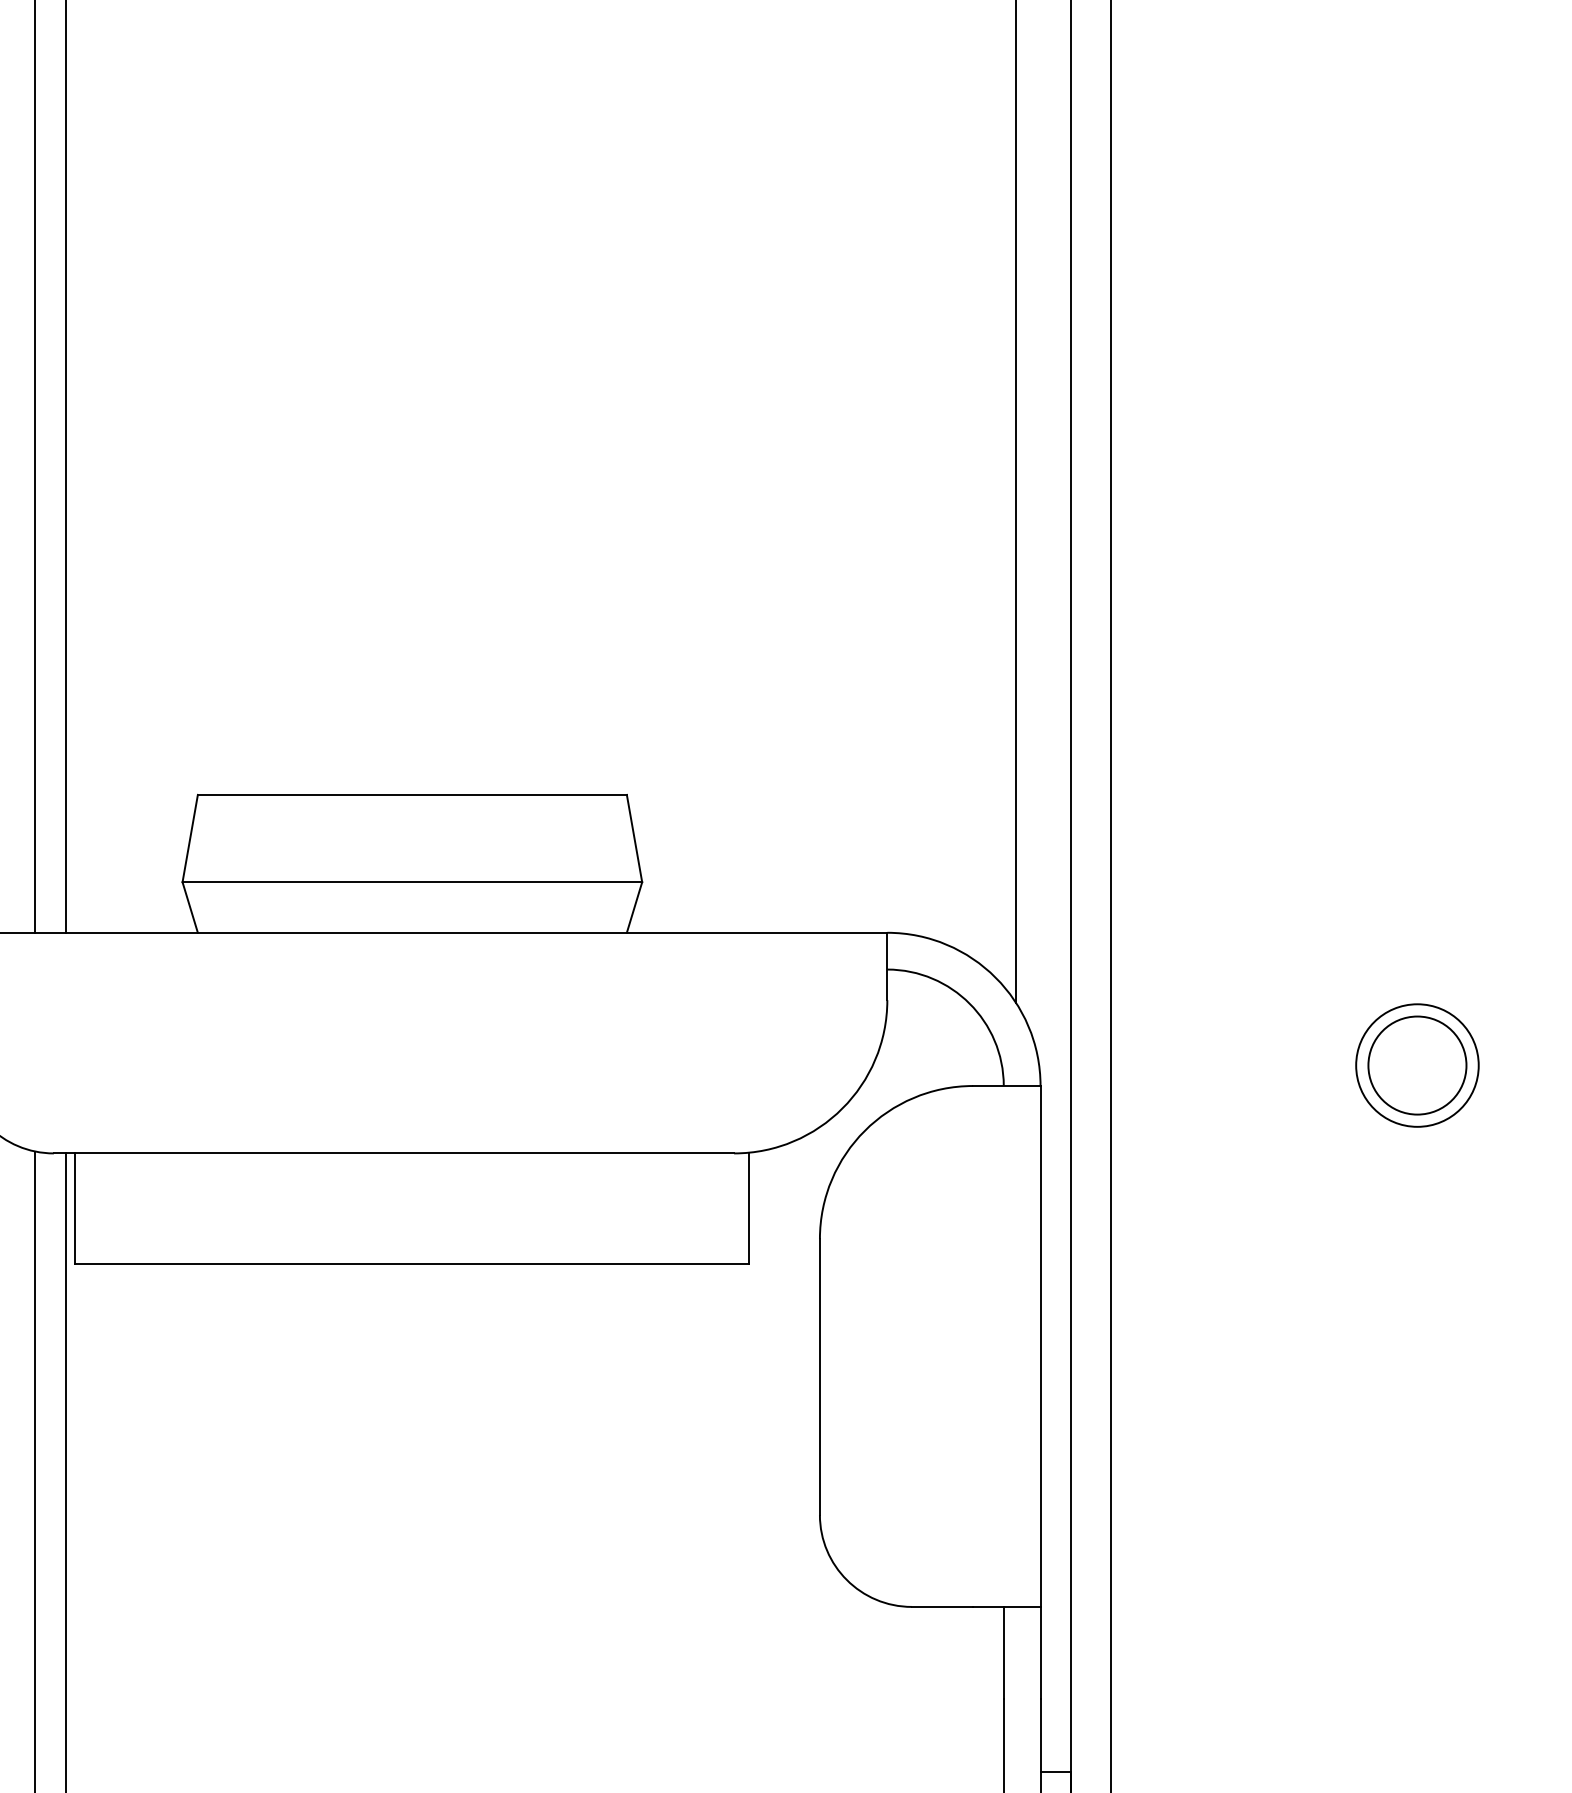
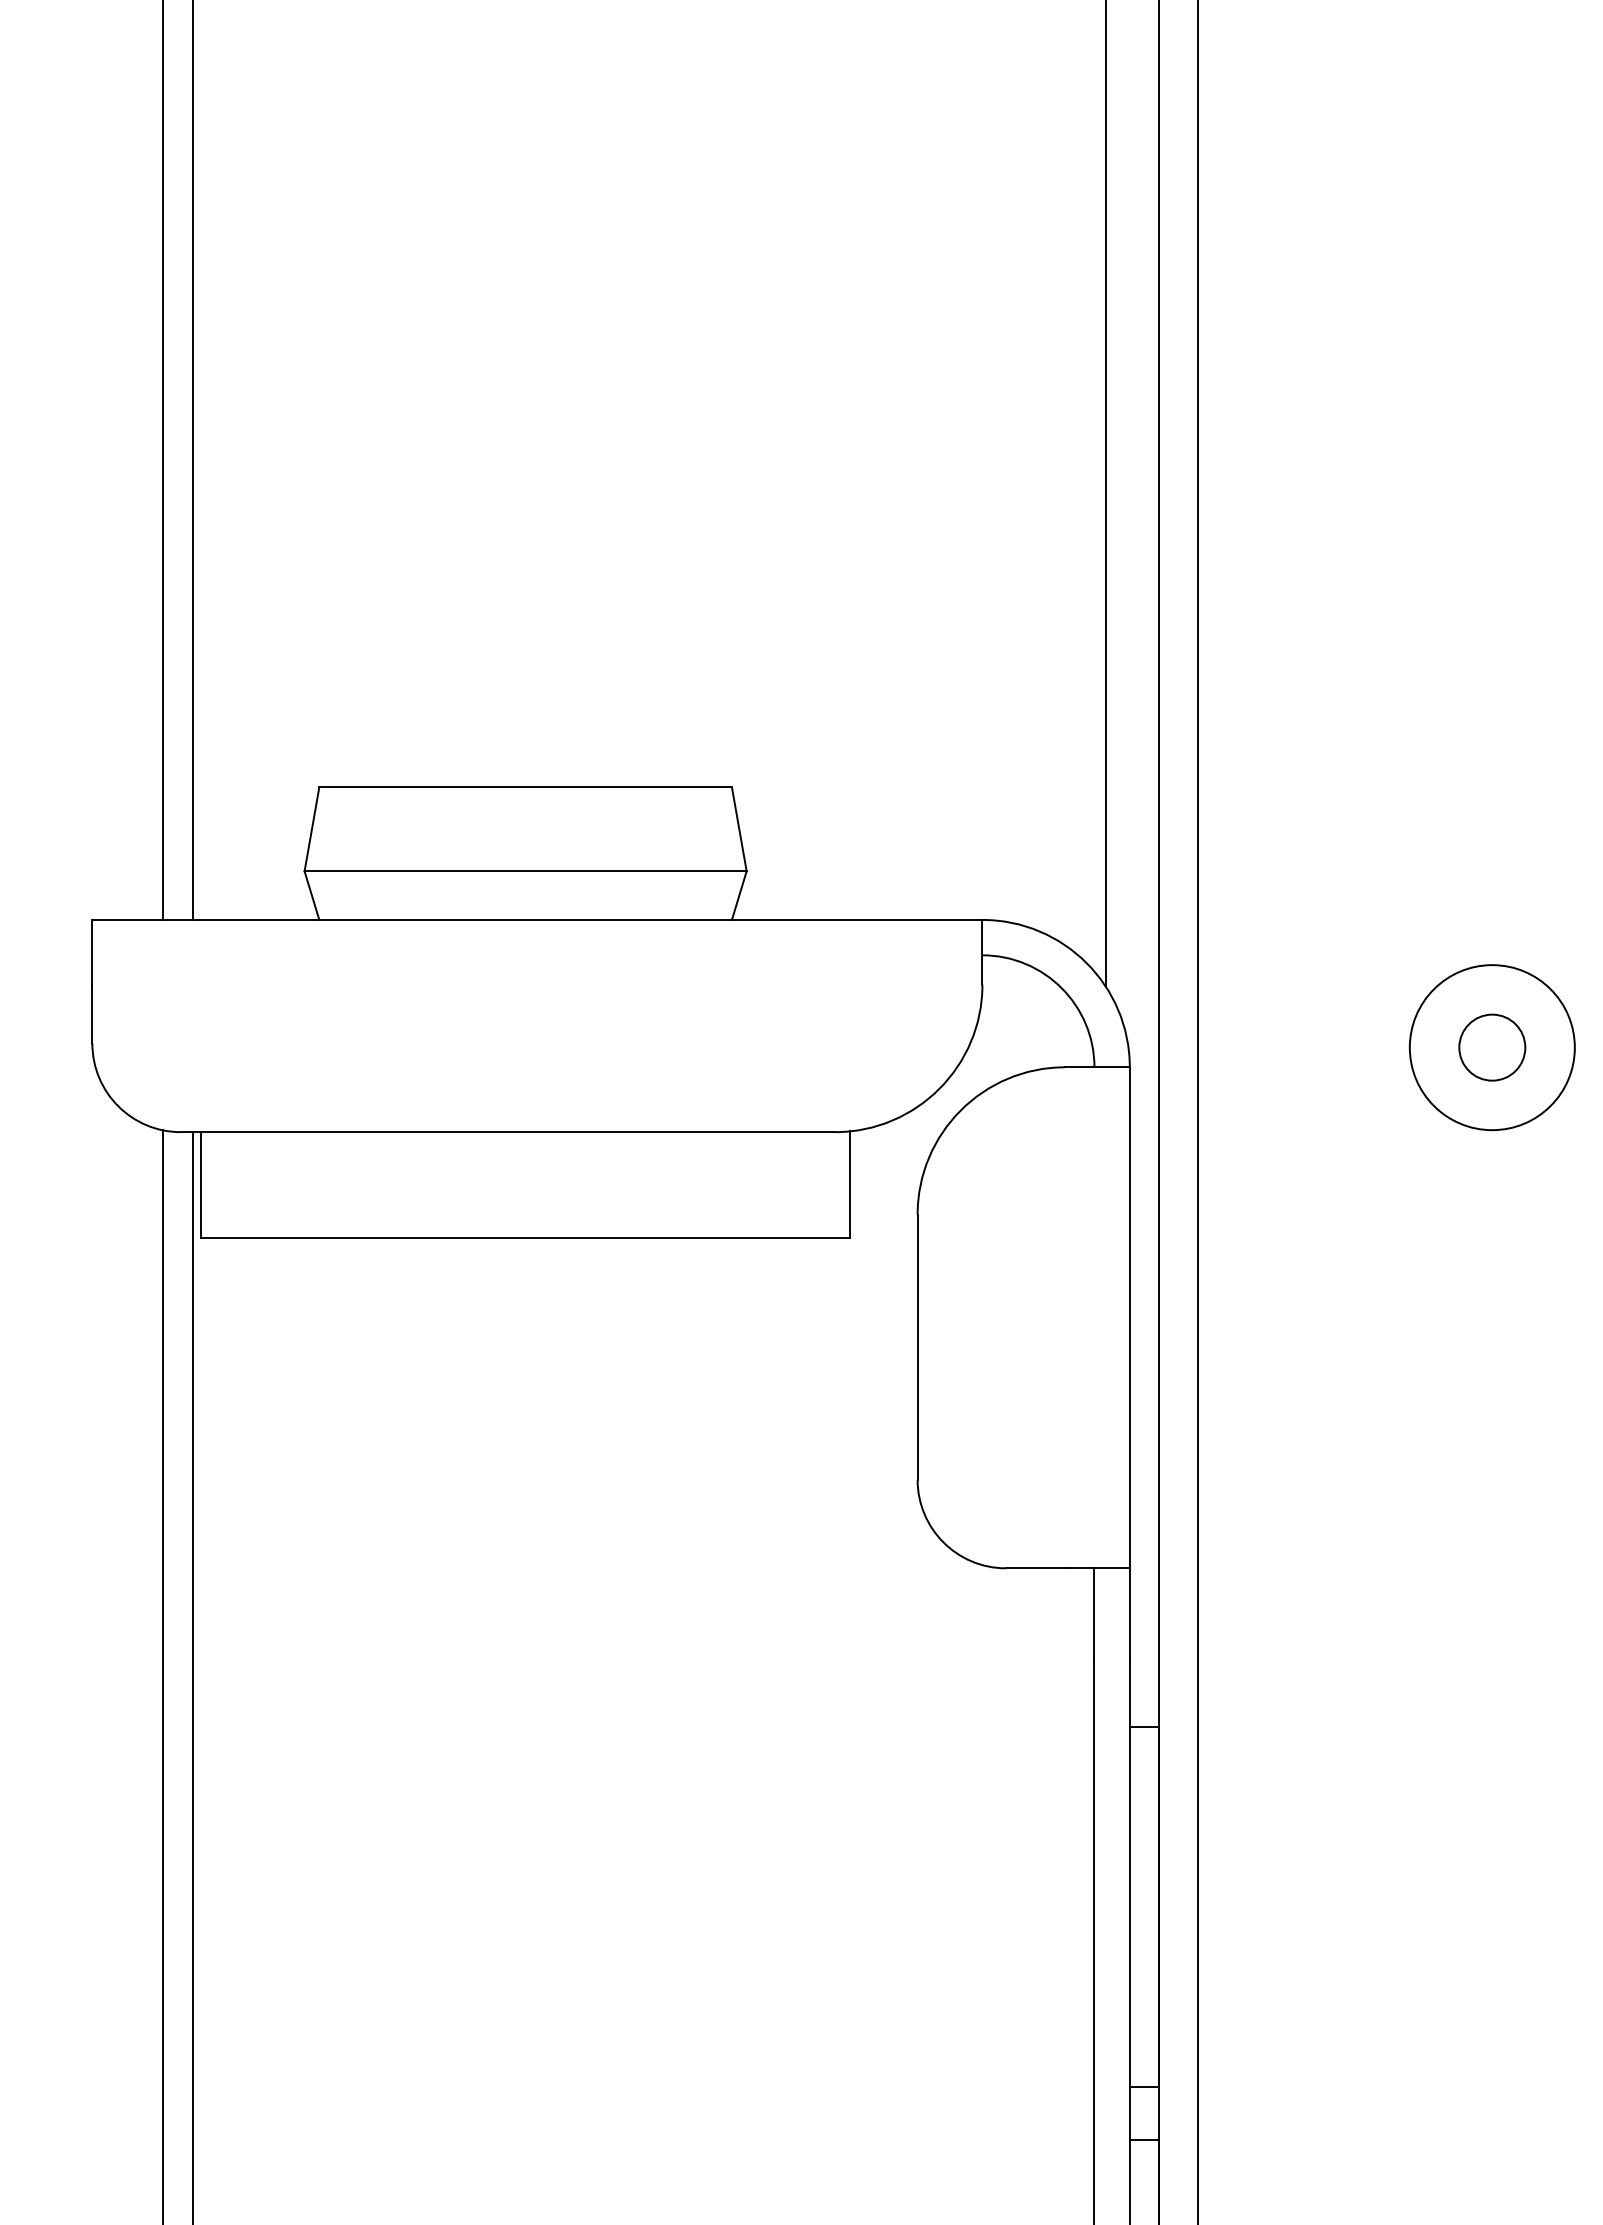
circle: (1417, 1065) -> (1492, 1047), size x0.7
circle: (1417, 1065) -> (1492, 1047), size x1.4

